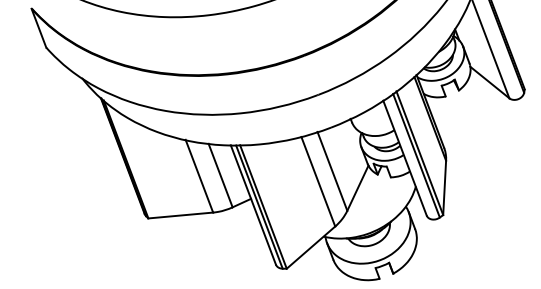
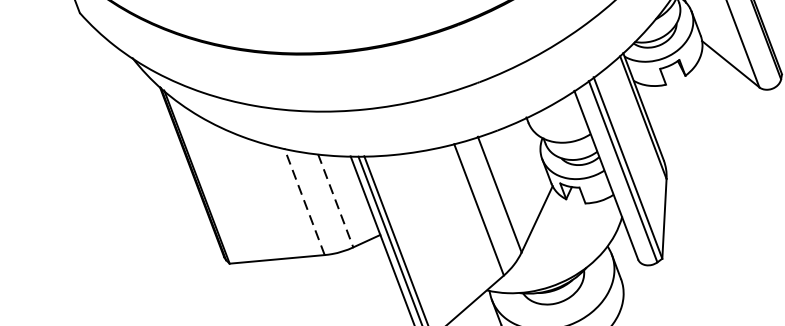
line: (220, 175) -> (335, 200), solid -> dashed
line: (199, 176) -> (304, 202), solid -> dashed

